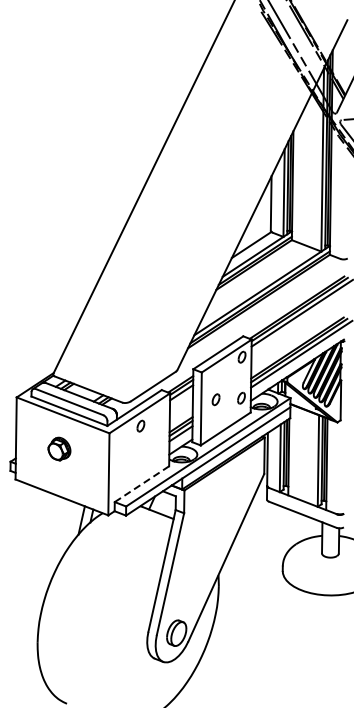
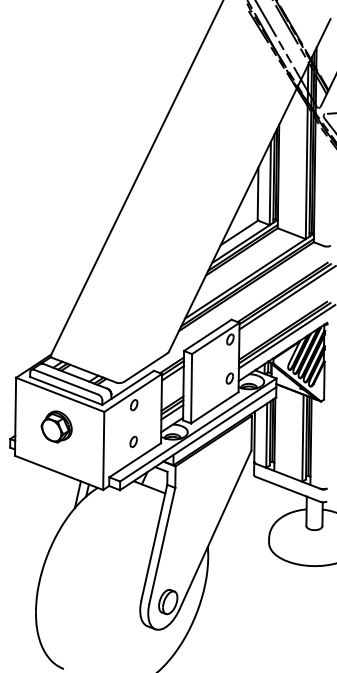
part: (215, 399) -> (133, 441), moved
part: (59, 448) -> (56, 426), size x1.43
line: (142, 484) -> (135, 460), dashed -> solid

